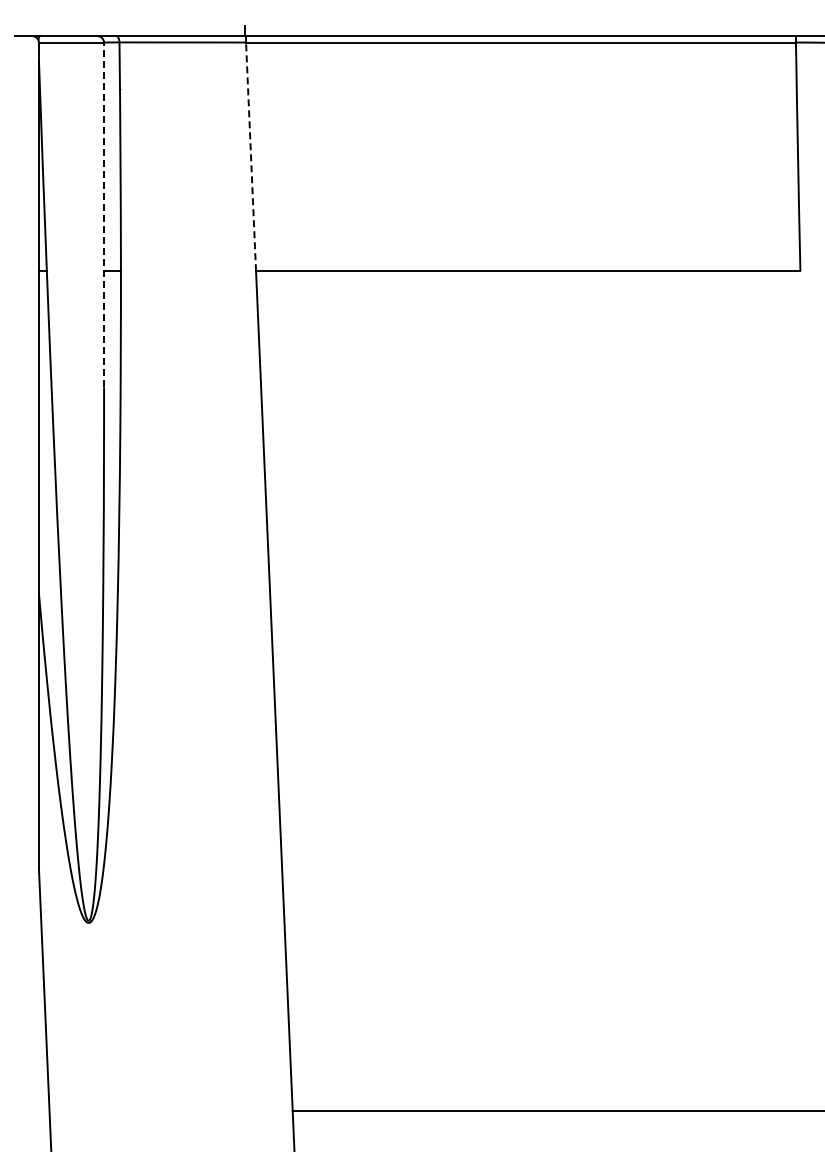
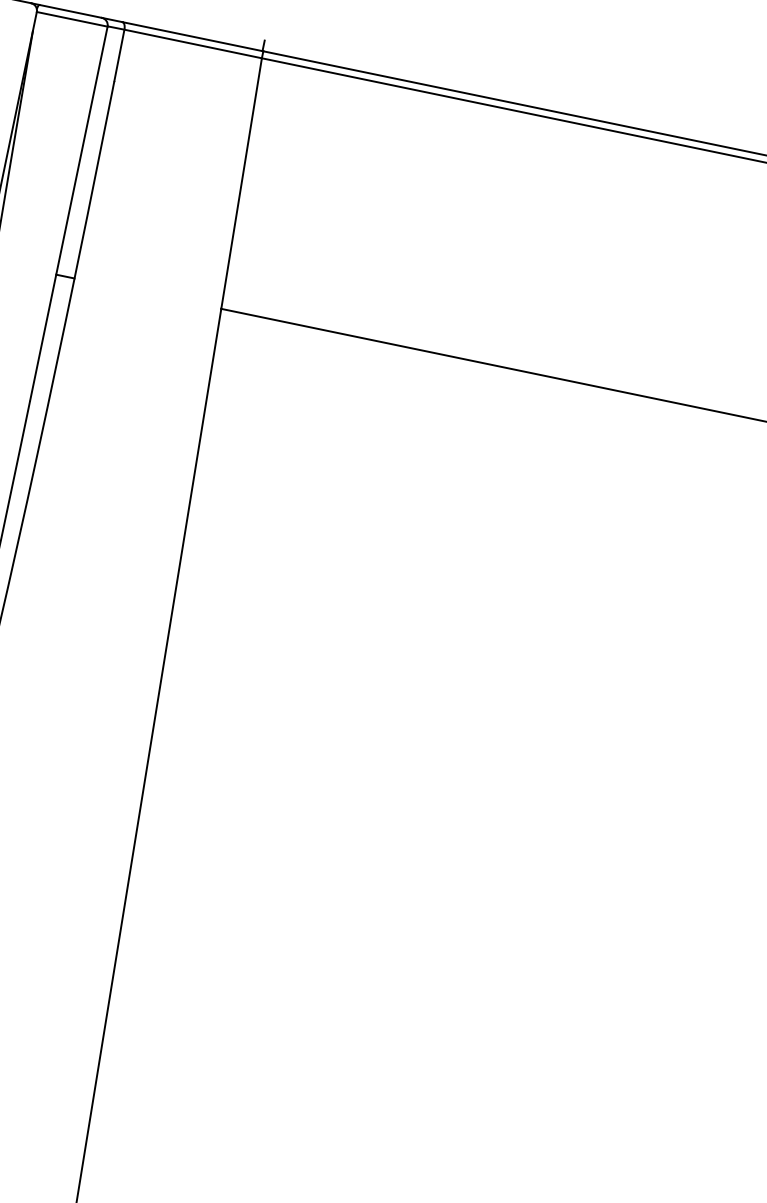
line: (251, 156) -> (242, 183), dashed -> solid
line: (104, 214) -> (69, 213), dashed -> solid

